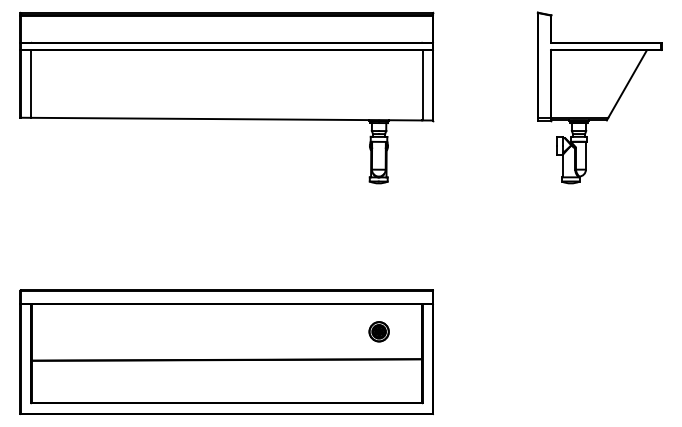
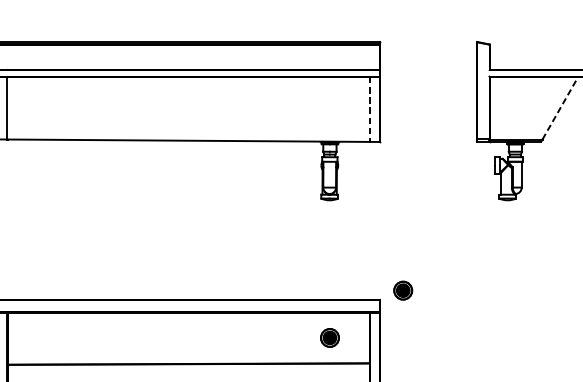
line: (627, 84) -> (560, 108), solid -> dashed
line: (422, 85) -> (370, 109), solid -> dashed
part: (457, 280) -> (402, 290), added

